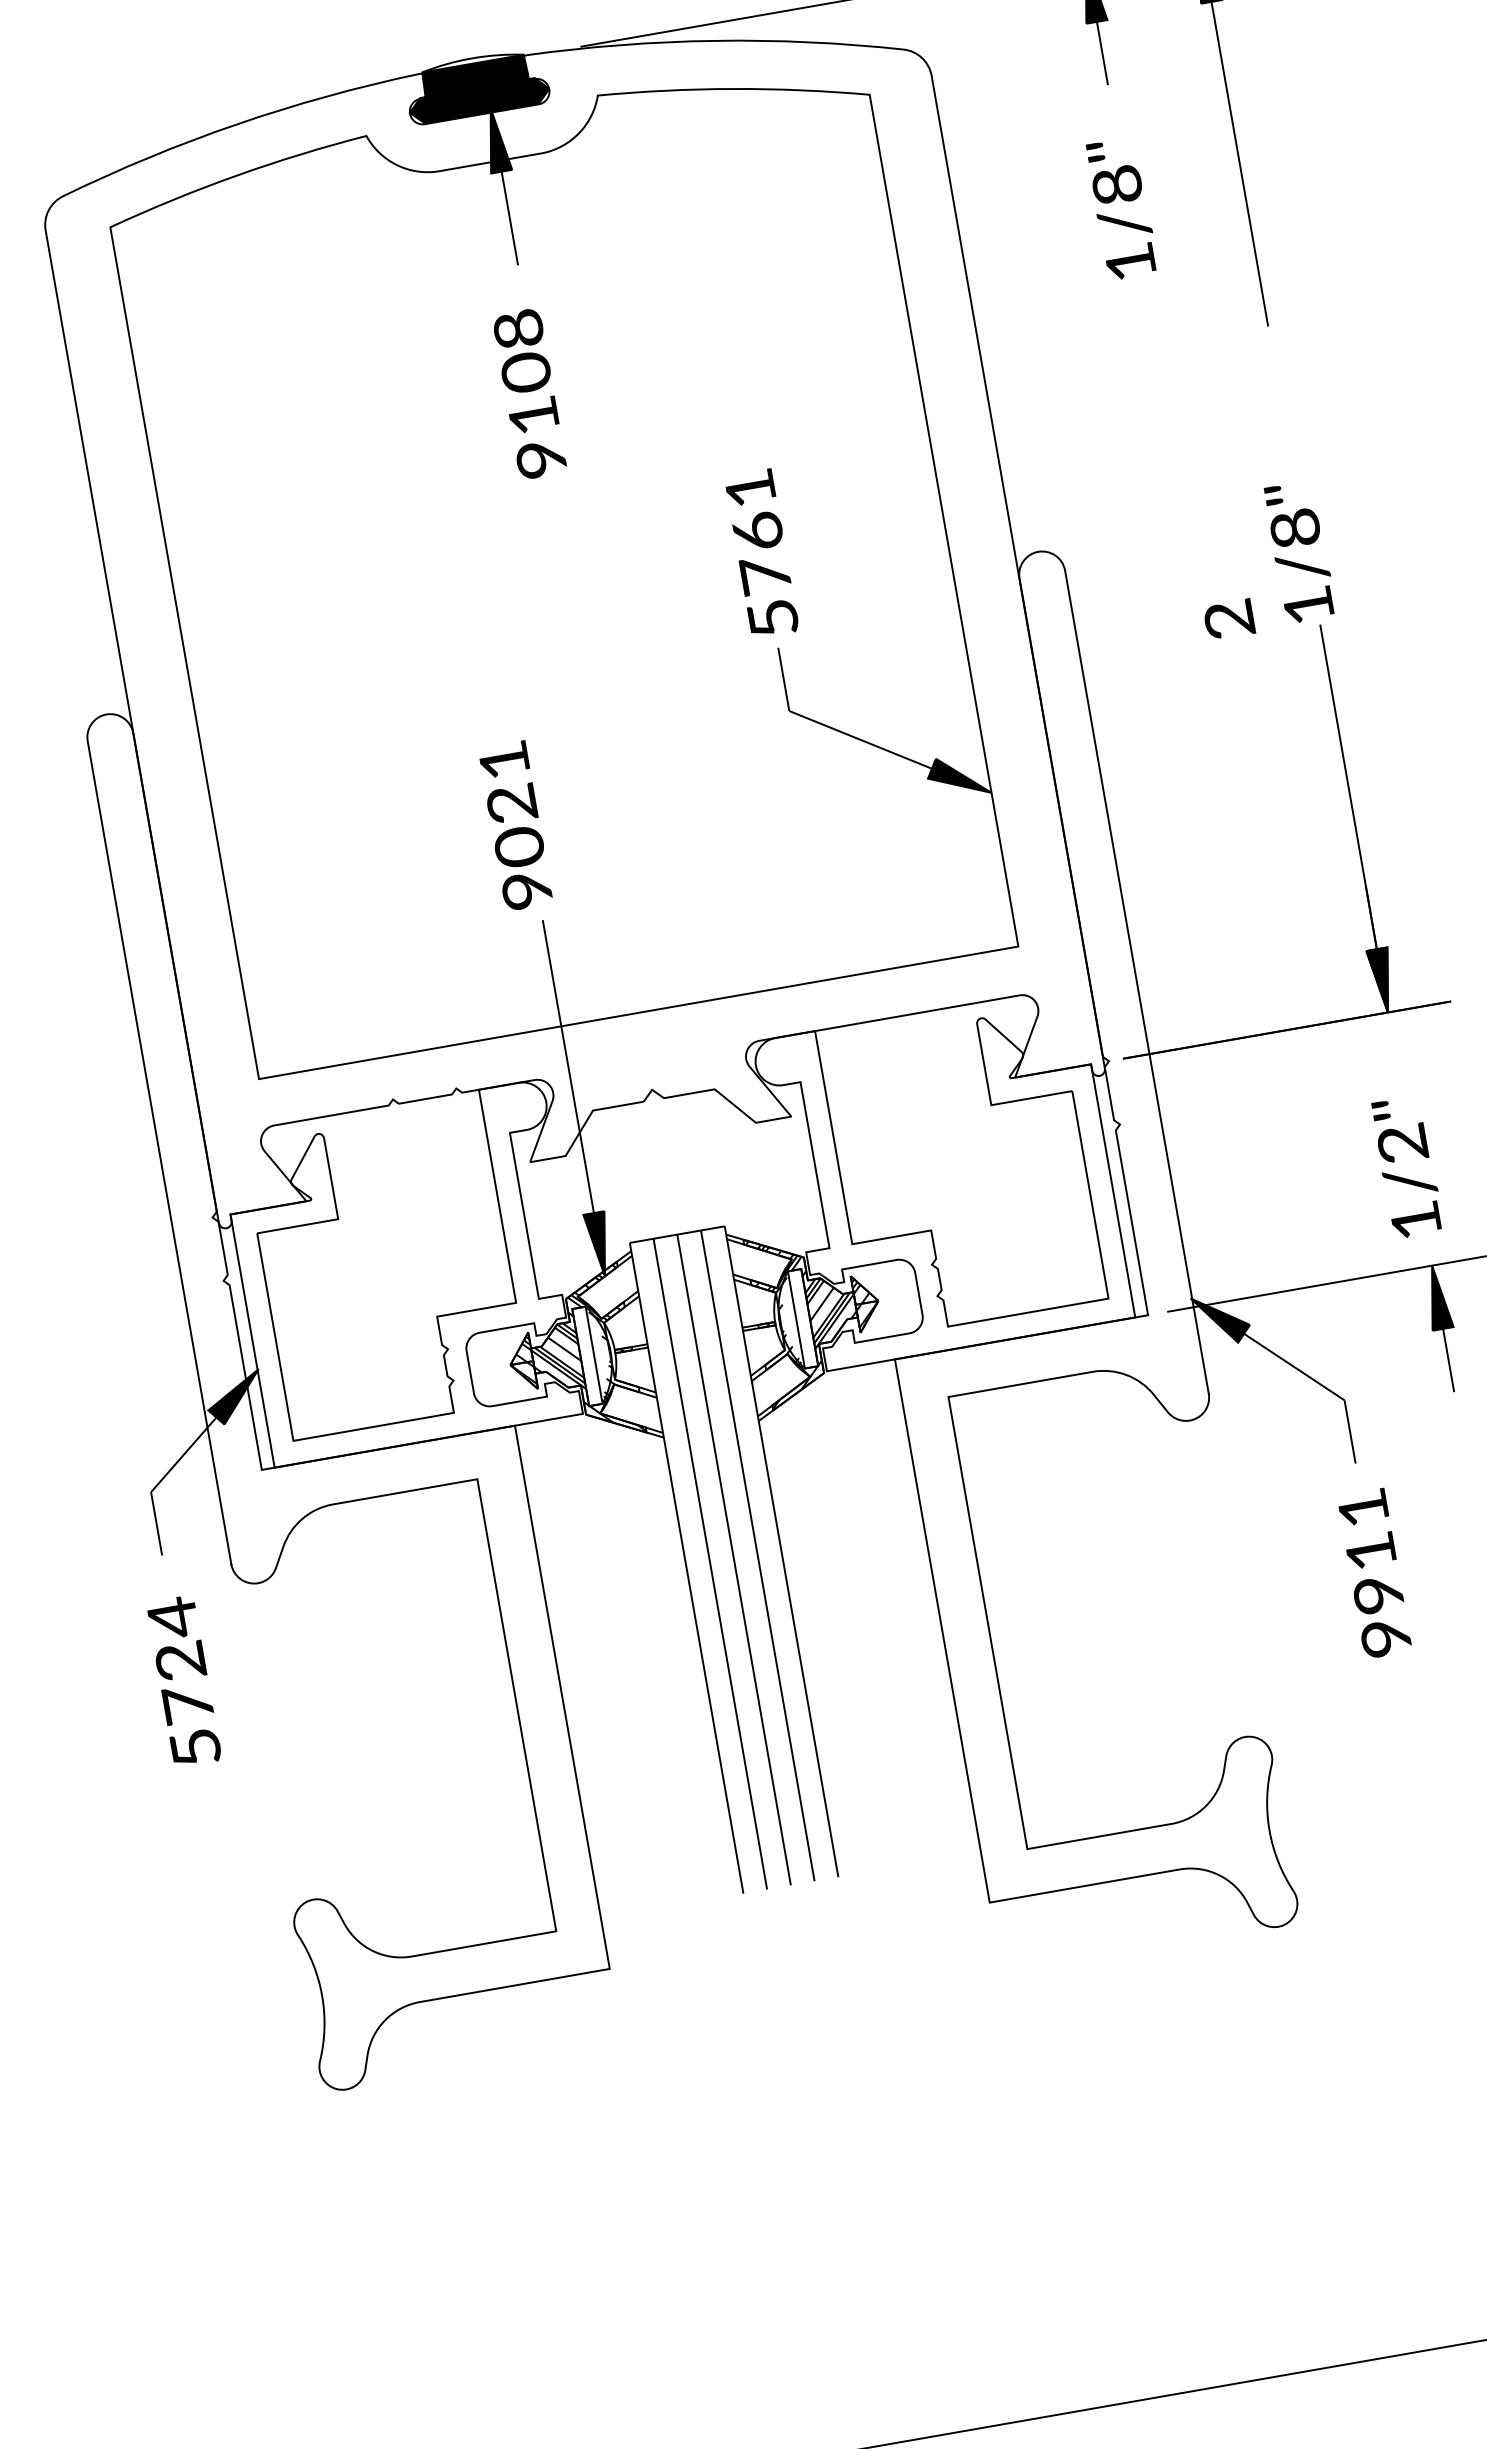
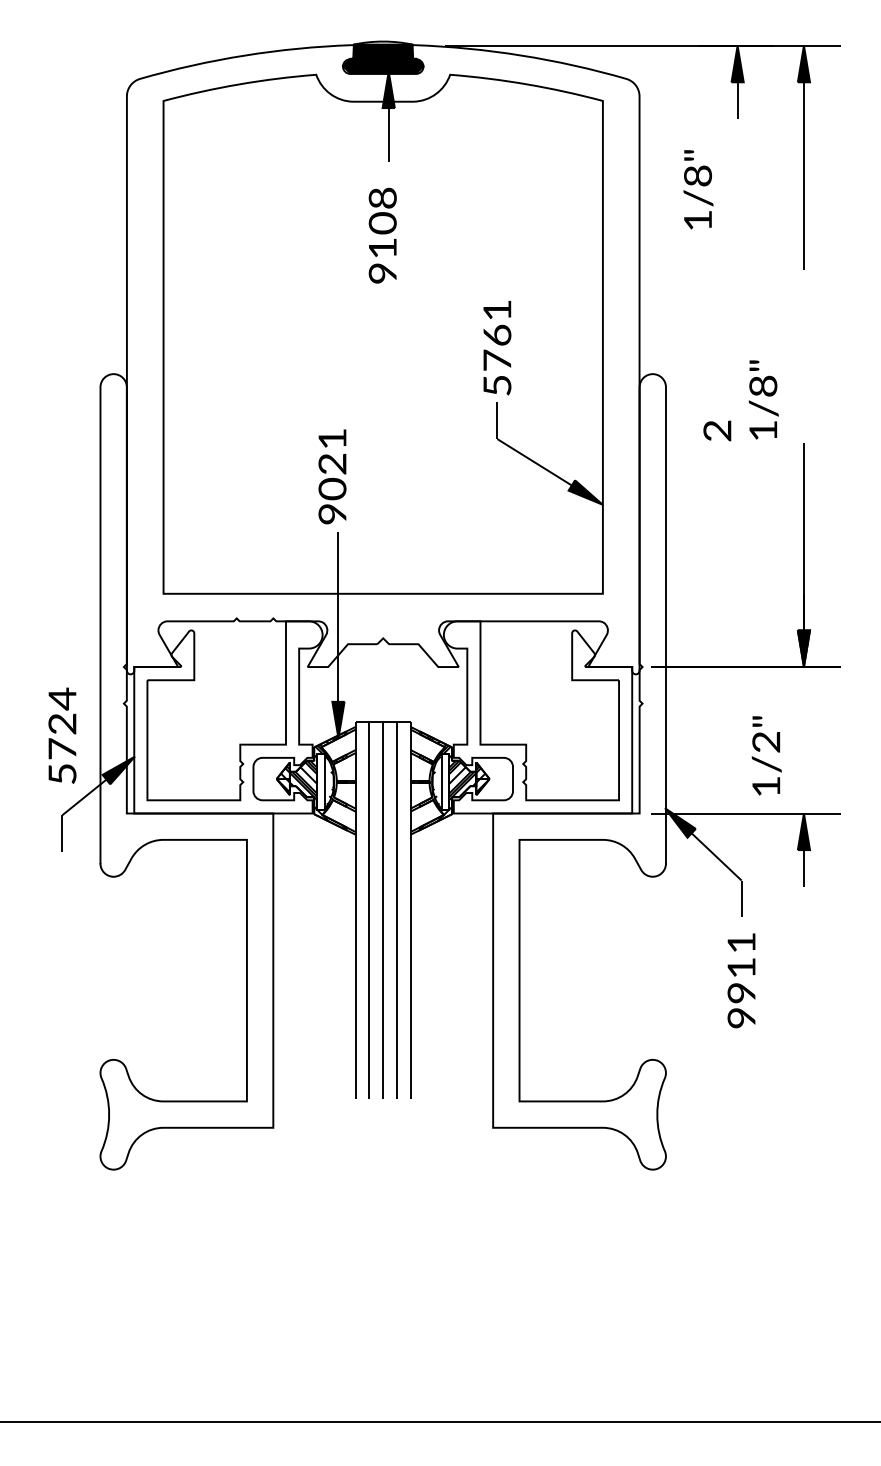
text: (1122, 208) -> (698, 189), moved
text: (1260, 560) -> (740, 400), moved
text: (1406, 1166) -> (766, 755), moved
text: (184, 1681) -> (62, 735), moved

